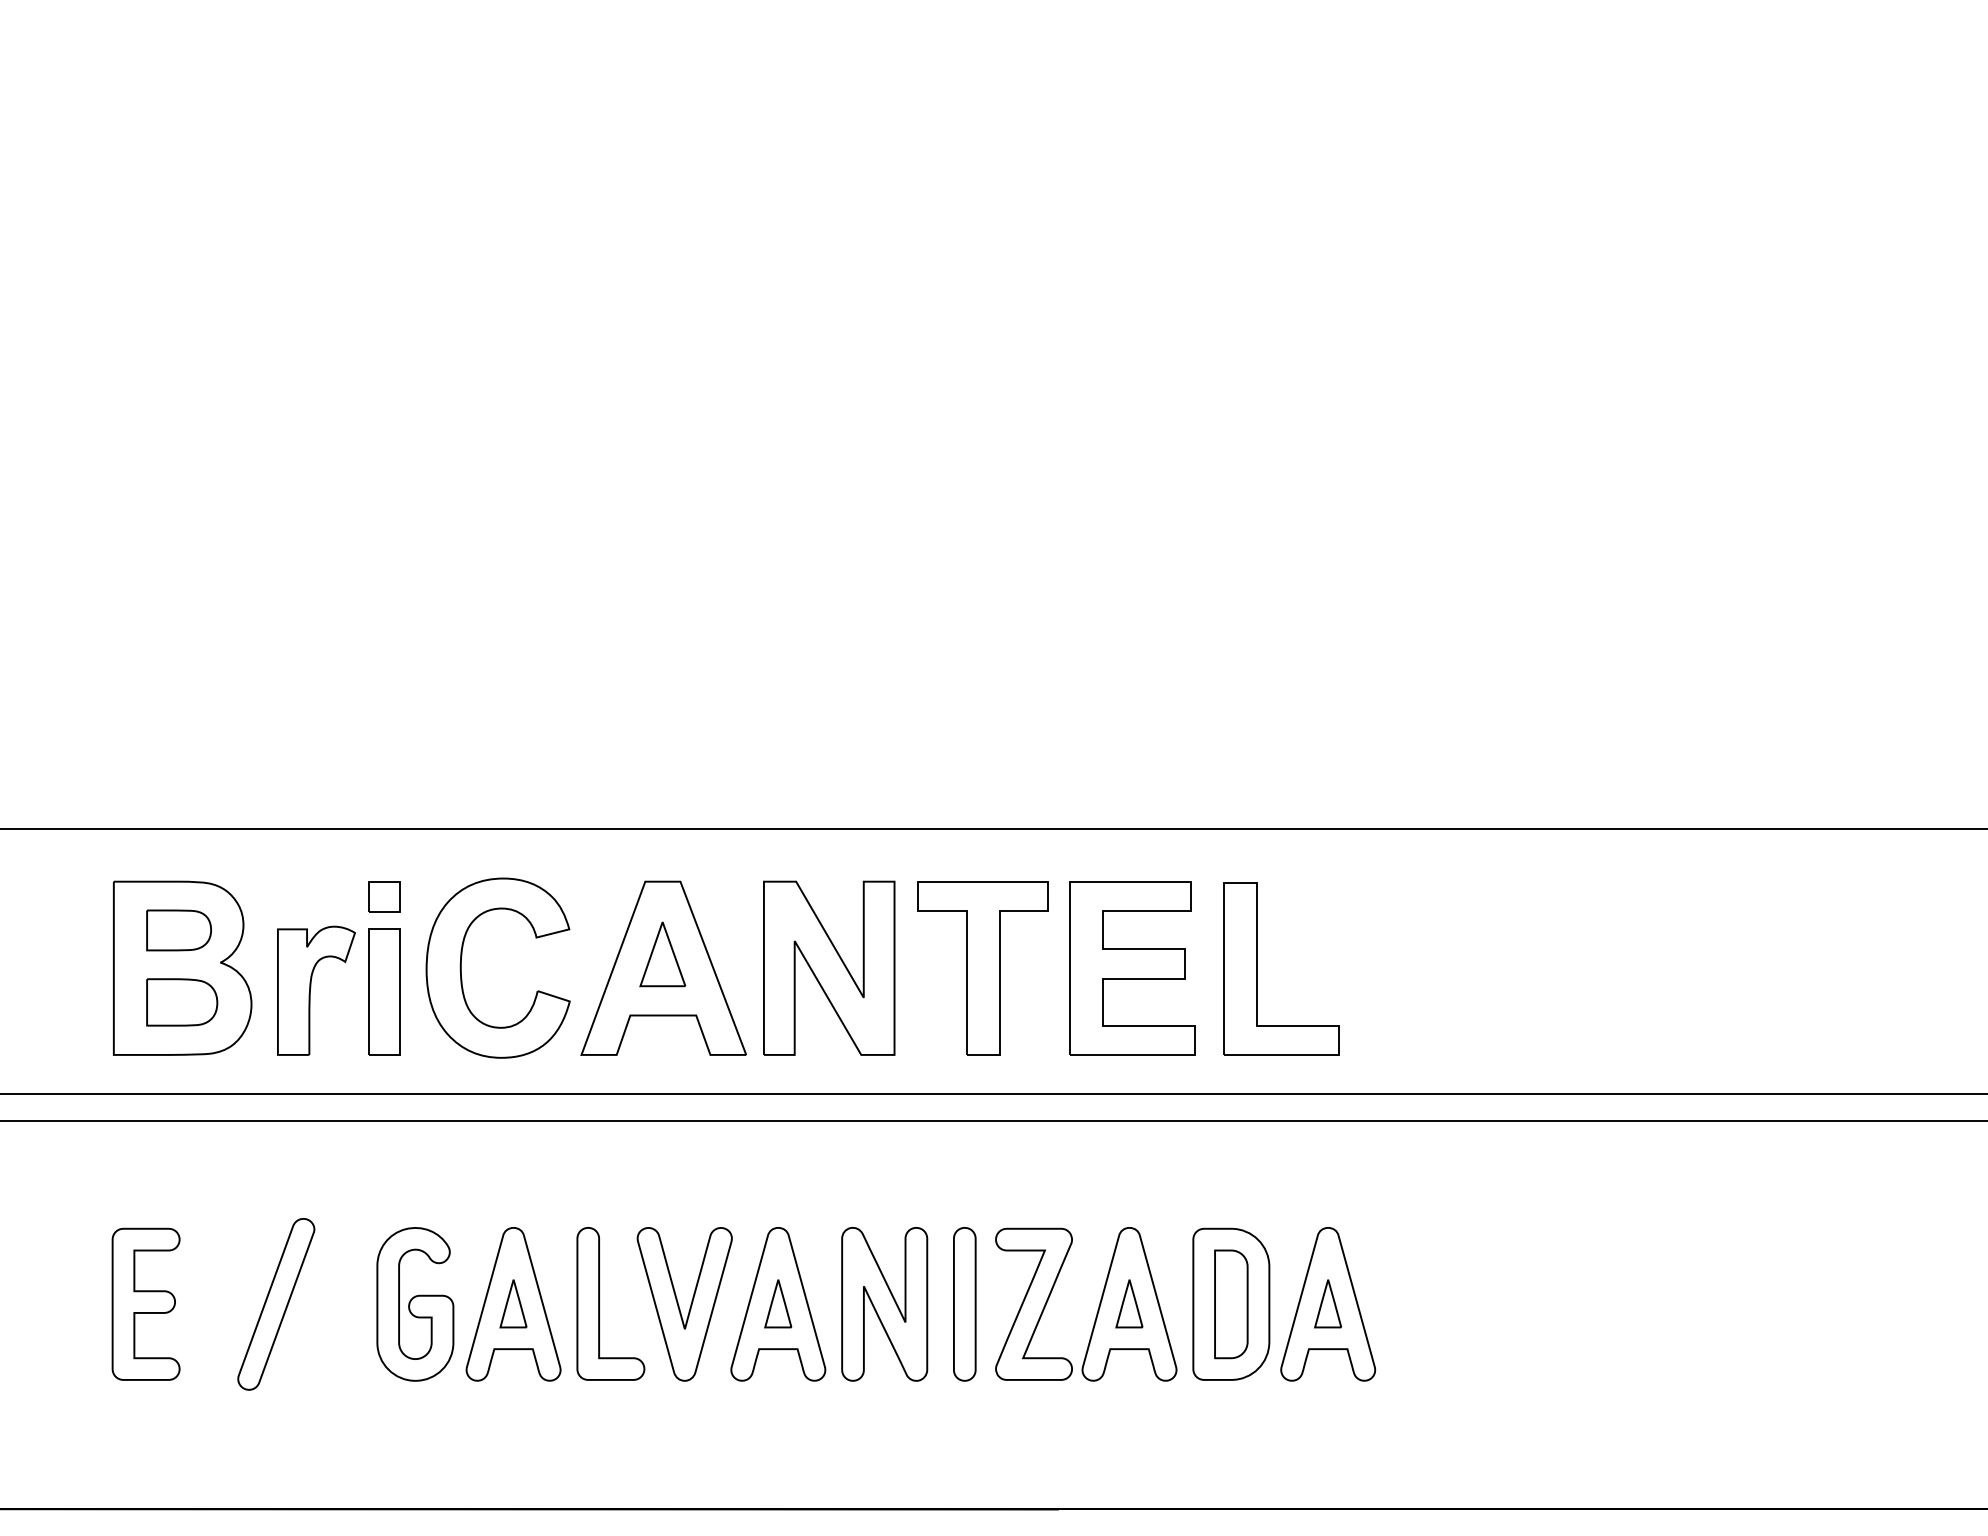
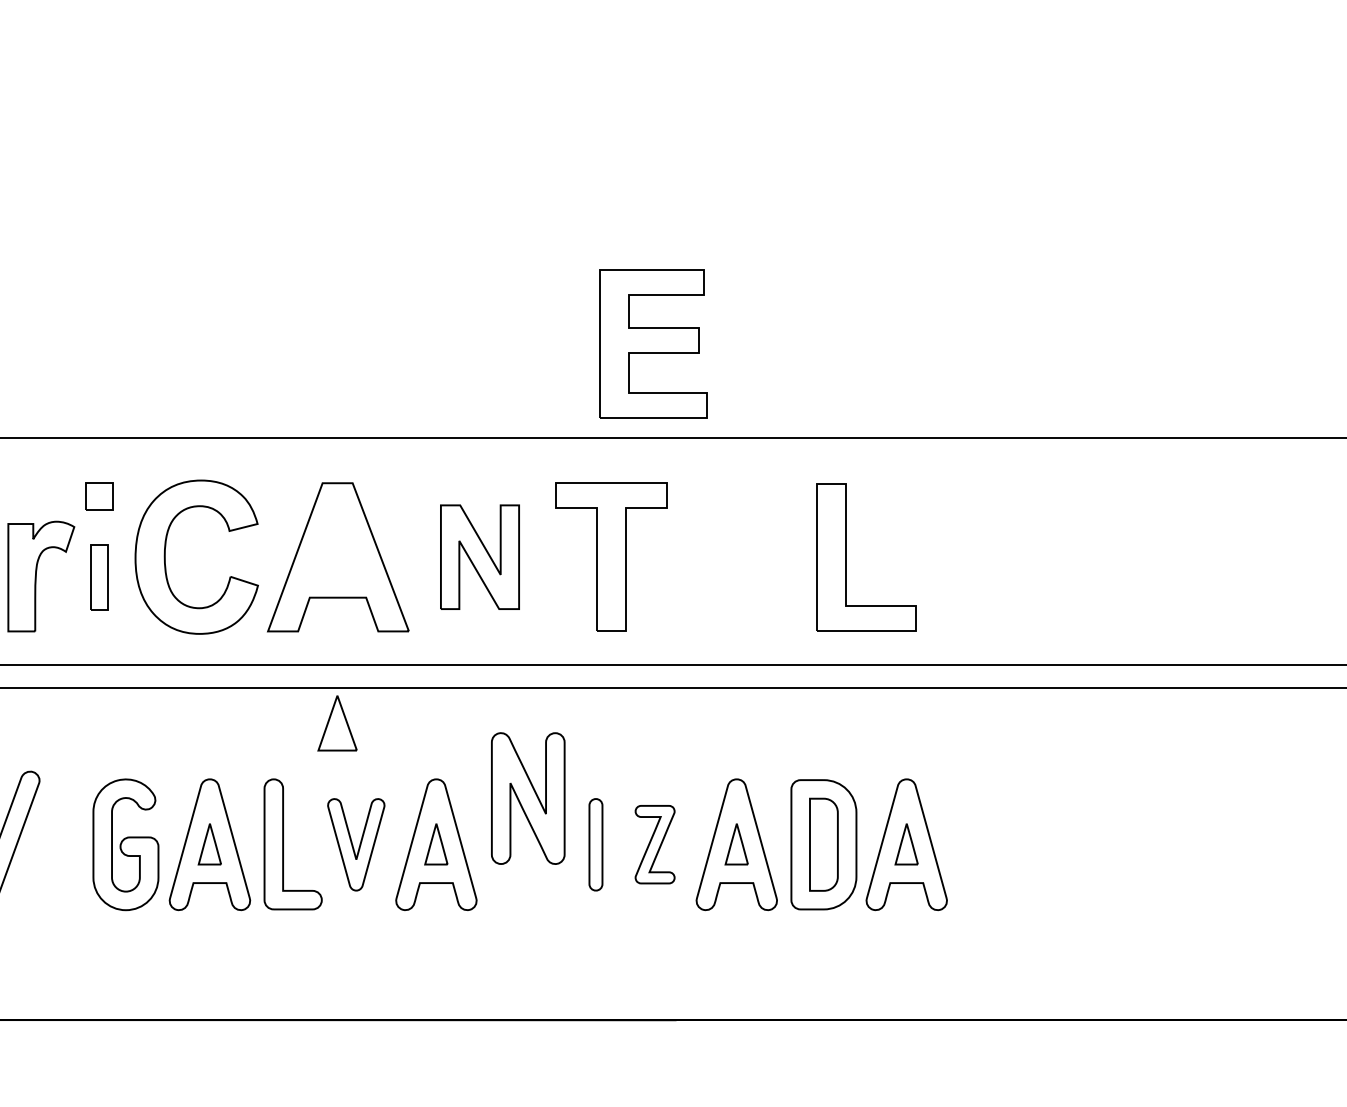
part: (662, 954) -> (337, 723), moved
part: (829, 967) -> (480, 556), size x0.7
part: (1132, 968) -> (653, 344), moved
part: (384, 991) -> (99, 577), size x0.6
part: (884, 1303) -> (528, 797), moved
part: (1033, 1303) -> (654, 844), size x0.6
part: (684, 1304) -> (356, 844), size x0.7
part: (964, 1304) -> (595, 844), size x0.7

